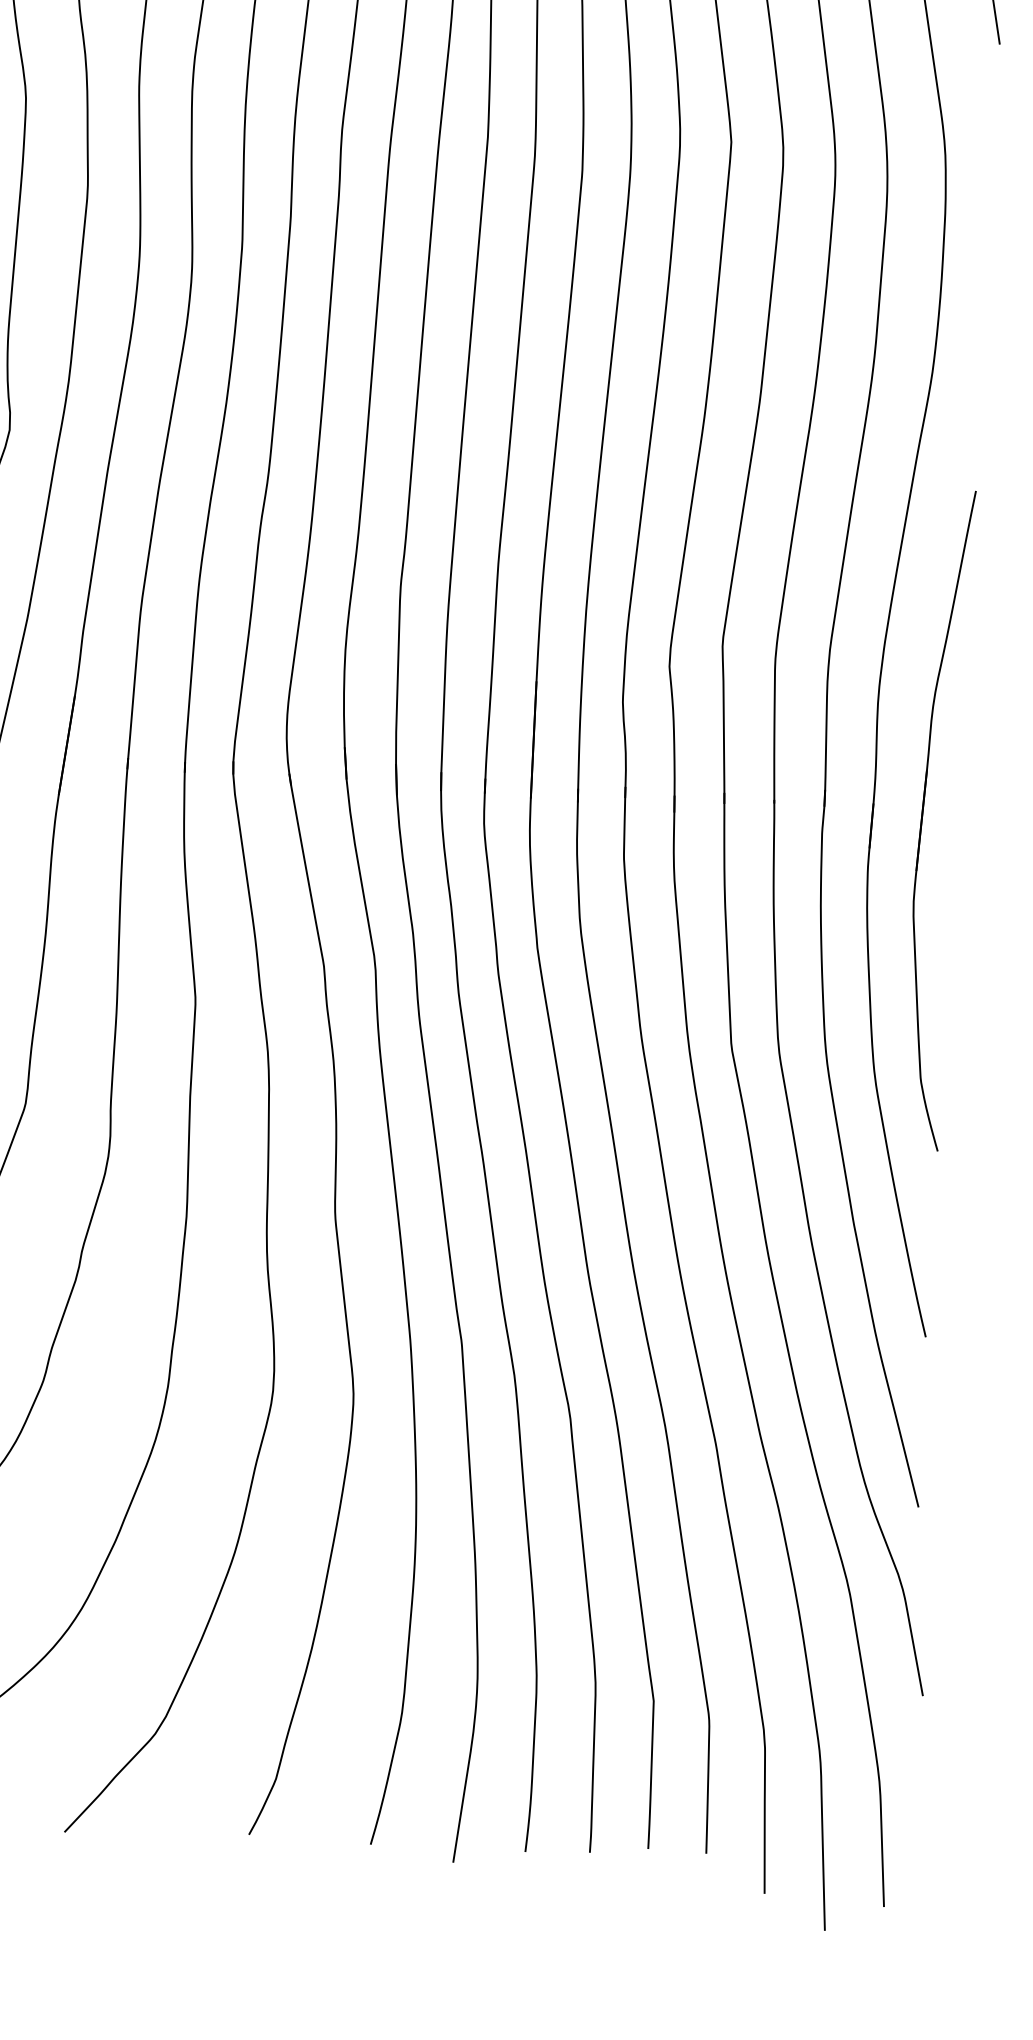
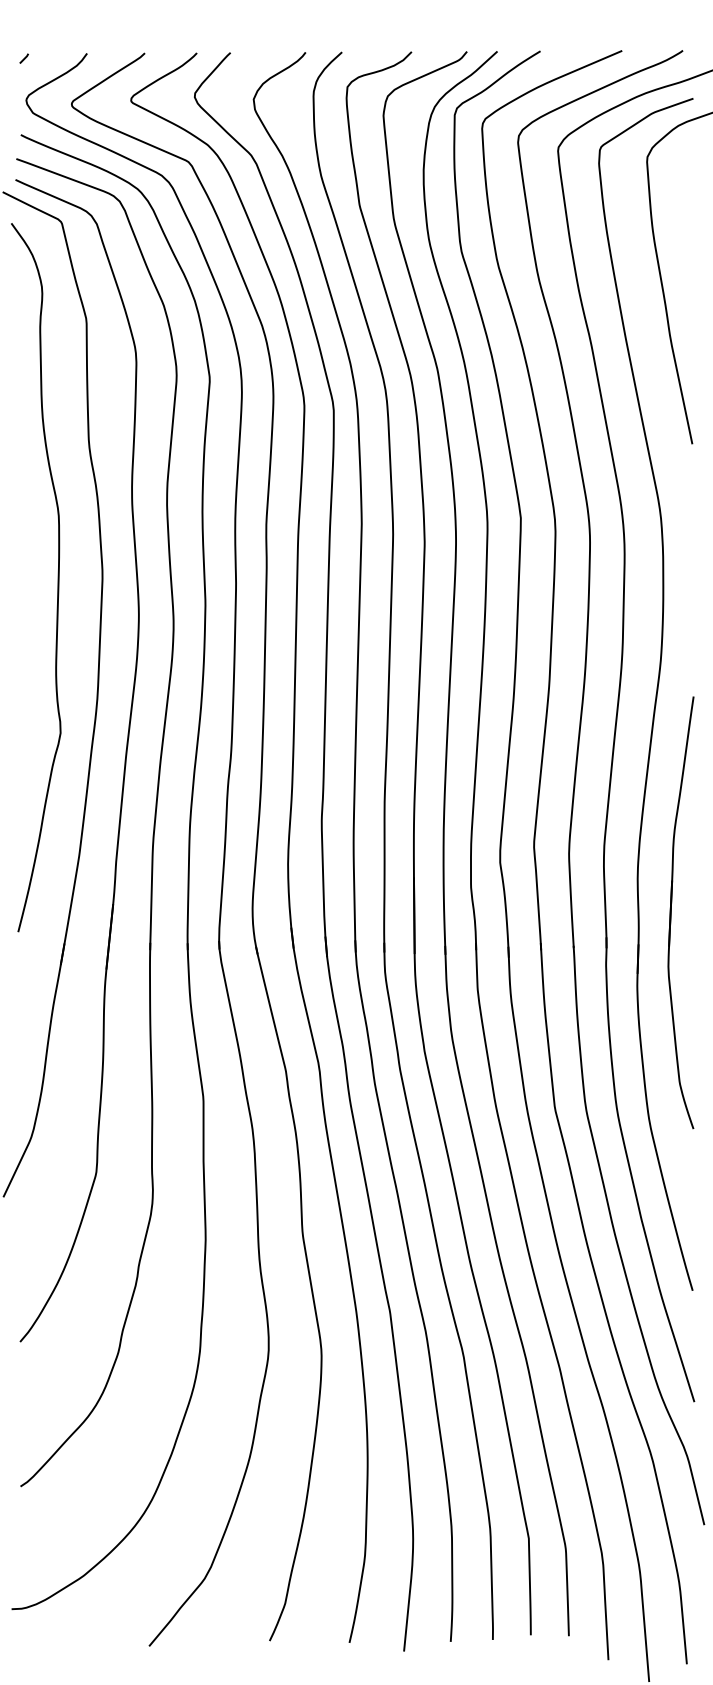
part: (923, 818) -> (671, 912), moved

